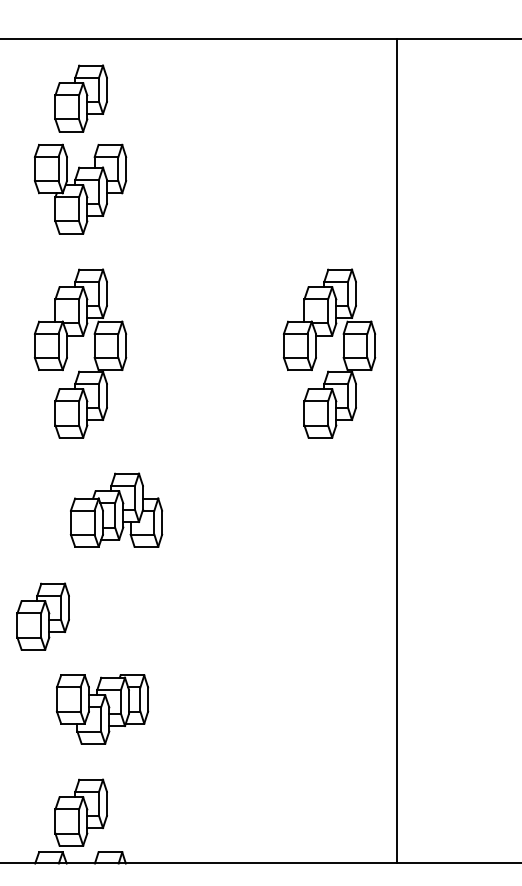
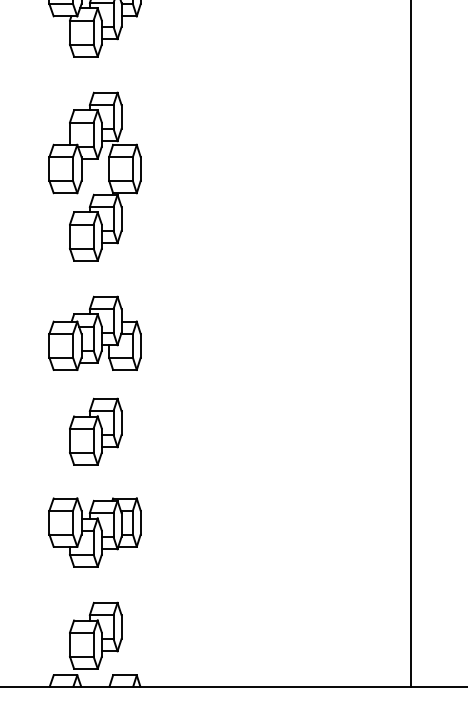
part: (316, 353) -> (331, 176), removed
part: (116, 509) -> (95, 332), moved
part: (42, 616) -> (95, 431), moved
part: (102, 709) -> (95, 532), moved

